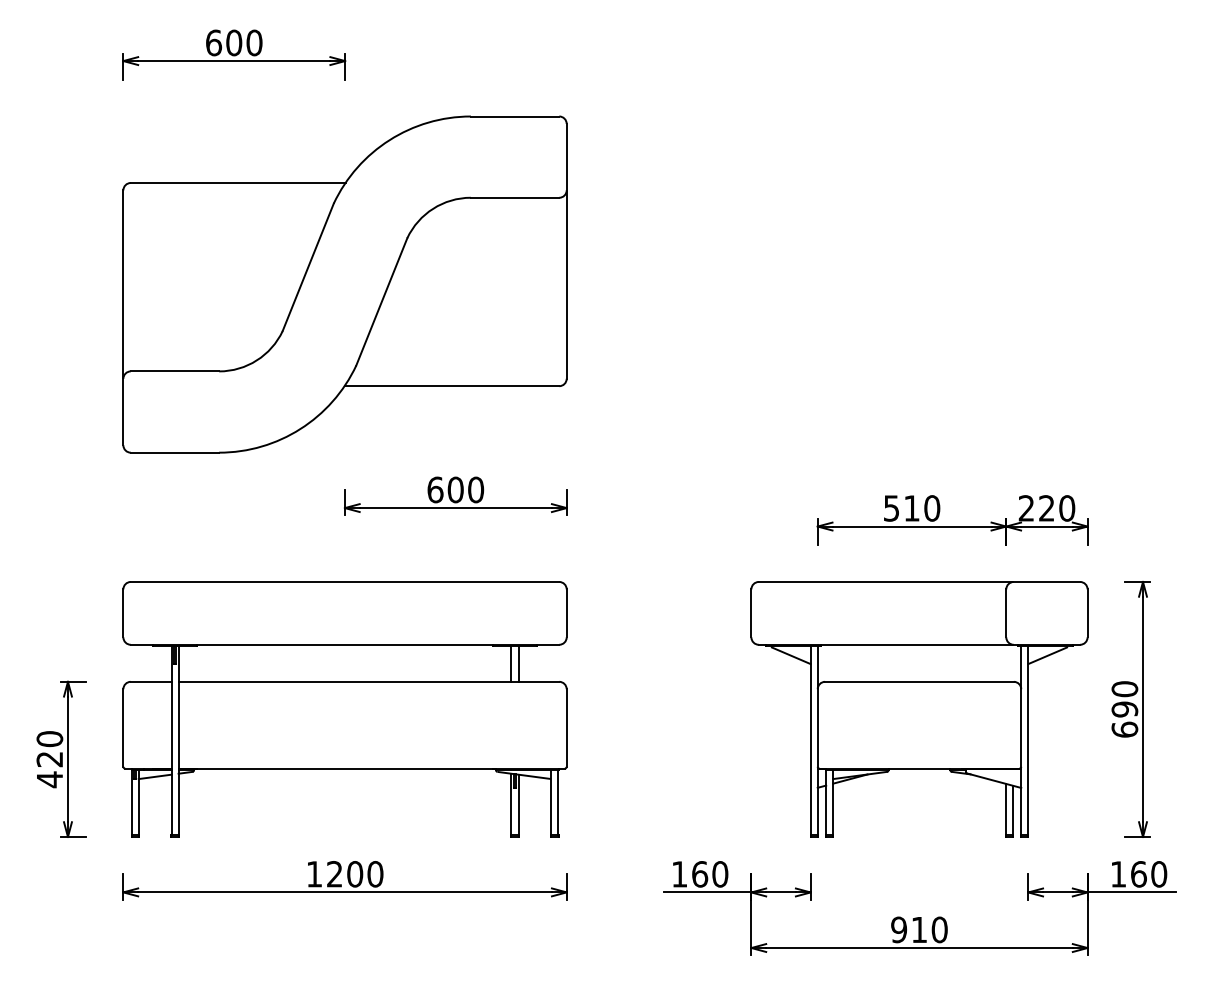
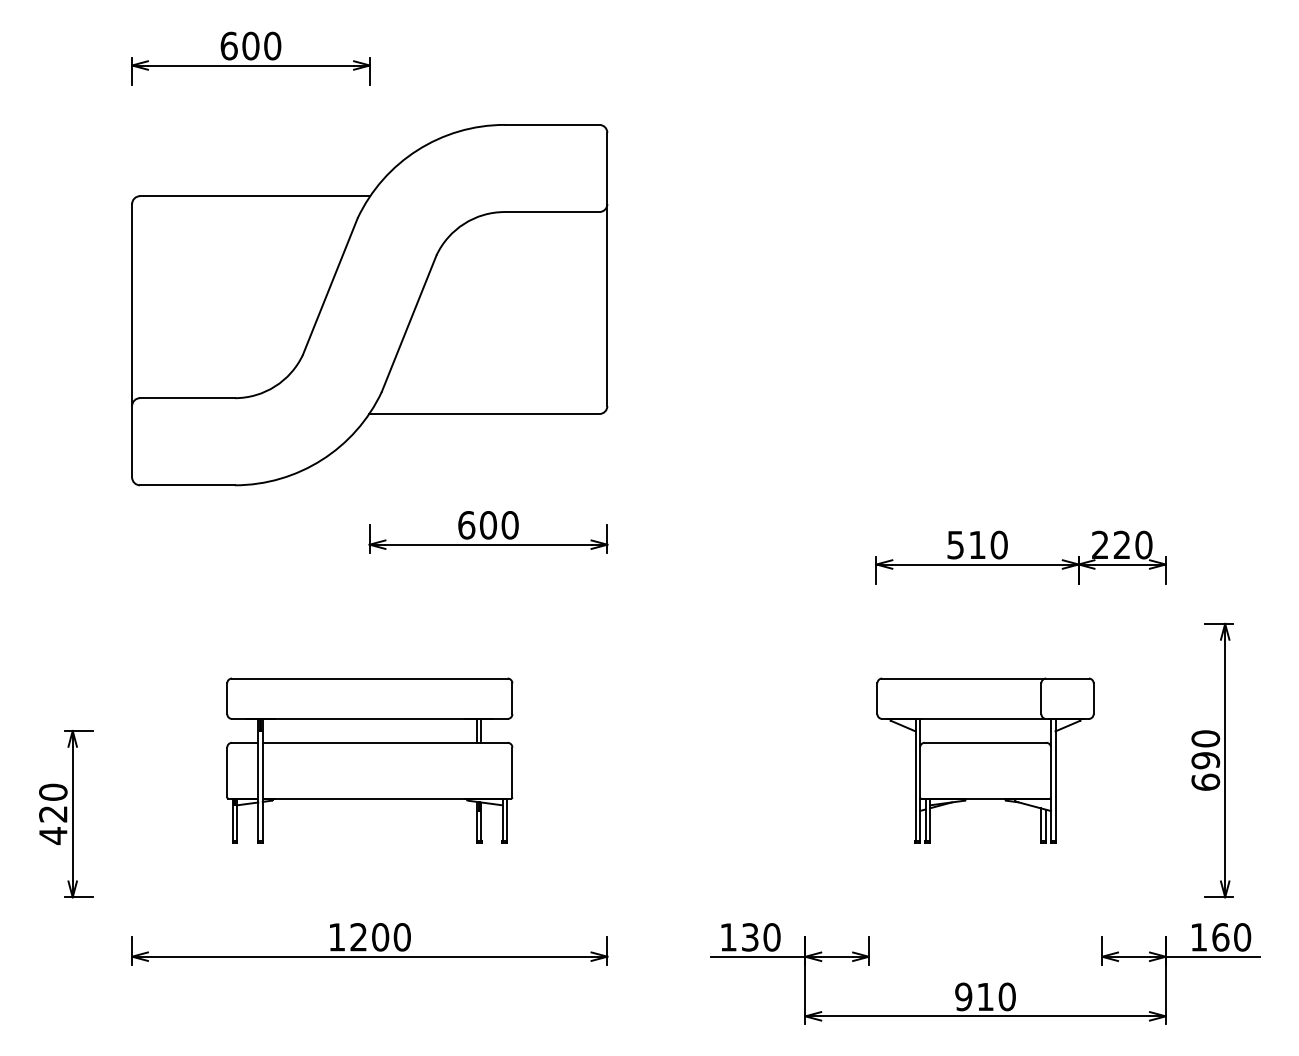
part: (344, 709) -> (369, 760), size x0.6
part: (919, 709) -> (985, 760), size x0.6
text: (699, 874) -> (749, 937), 160 -> 130

